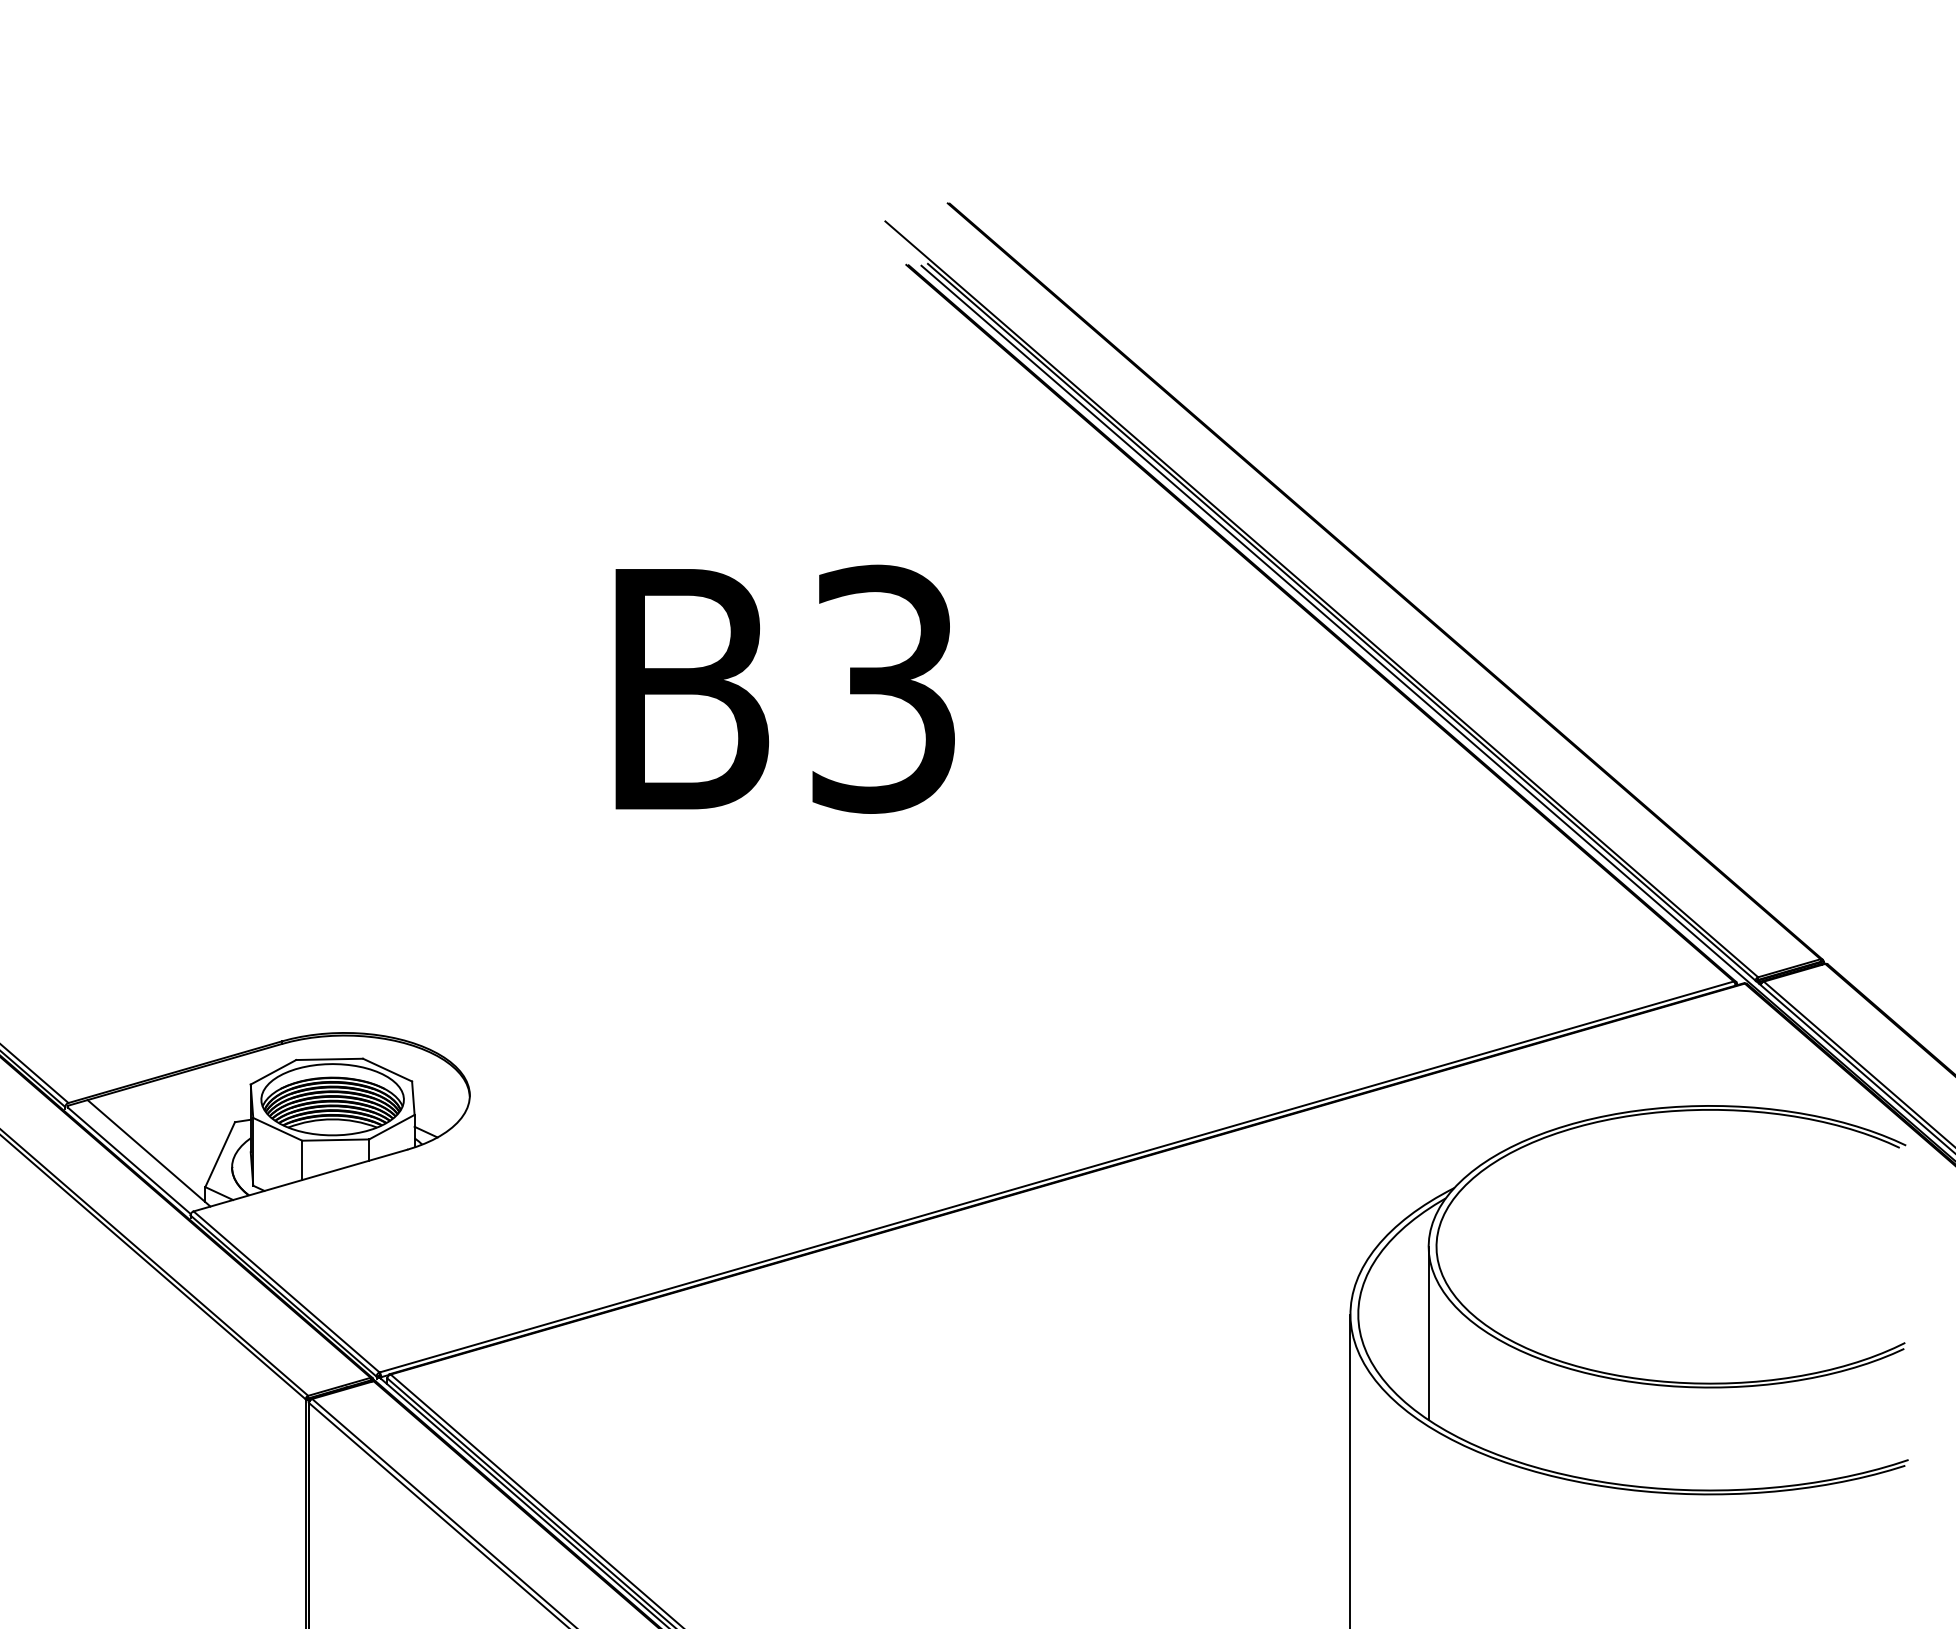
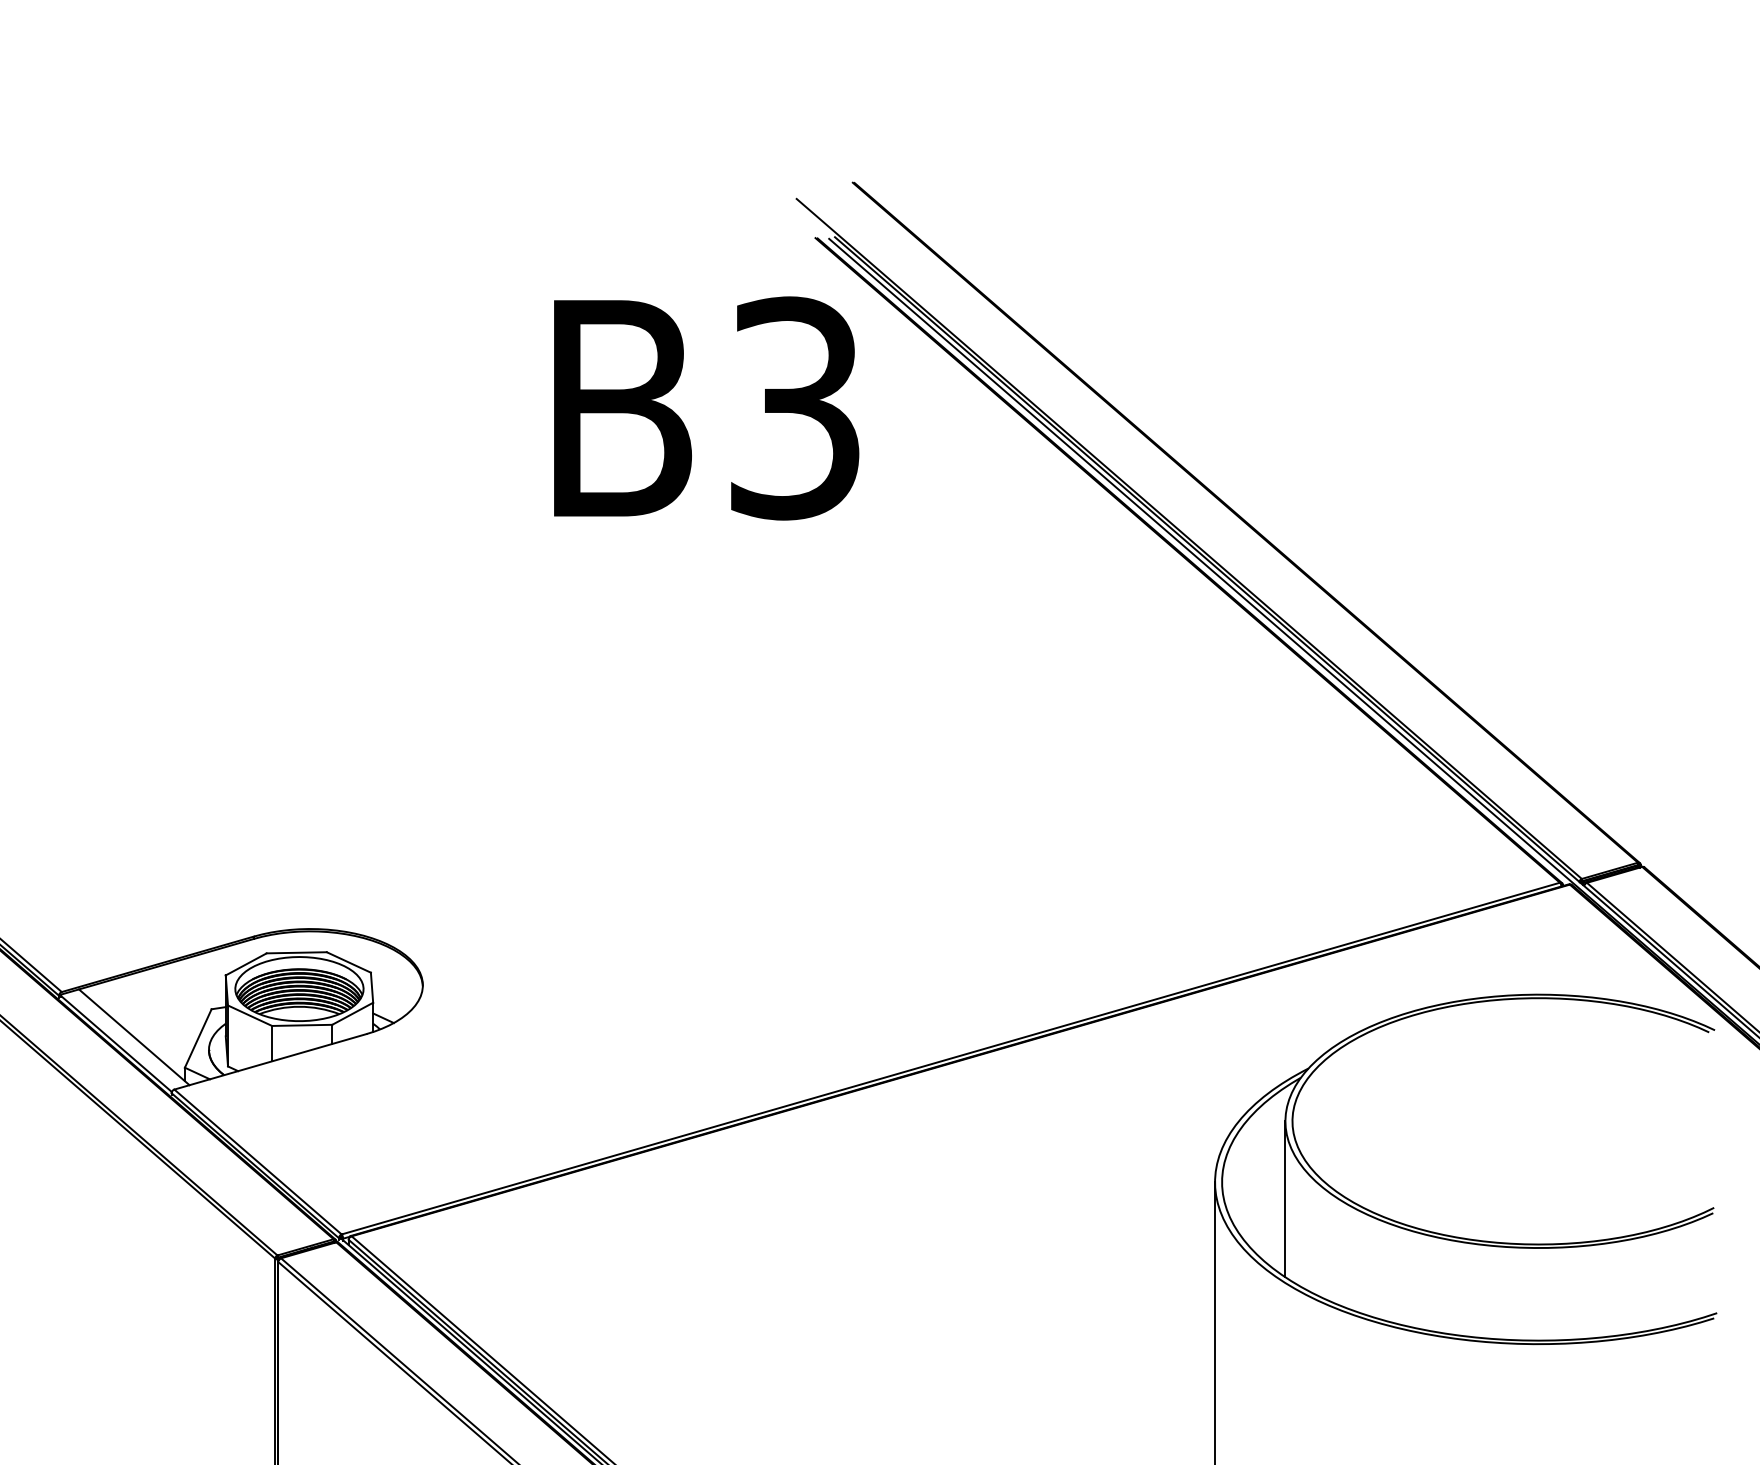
text: (784, 688) -> (705, 407), moved

